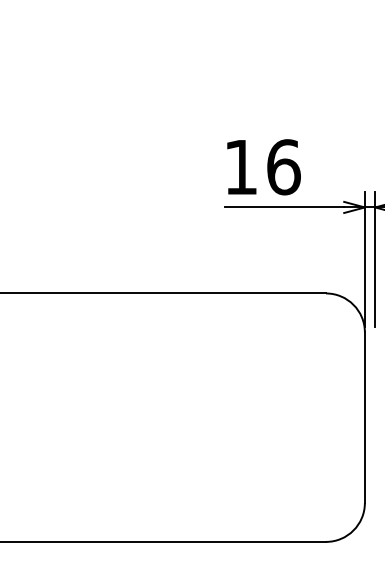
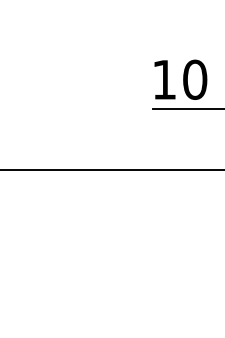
text: (283, 167) -> (194, 79), 16 -> 10

